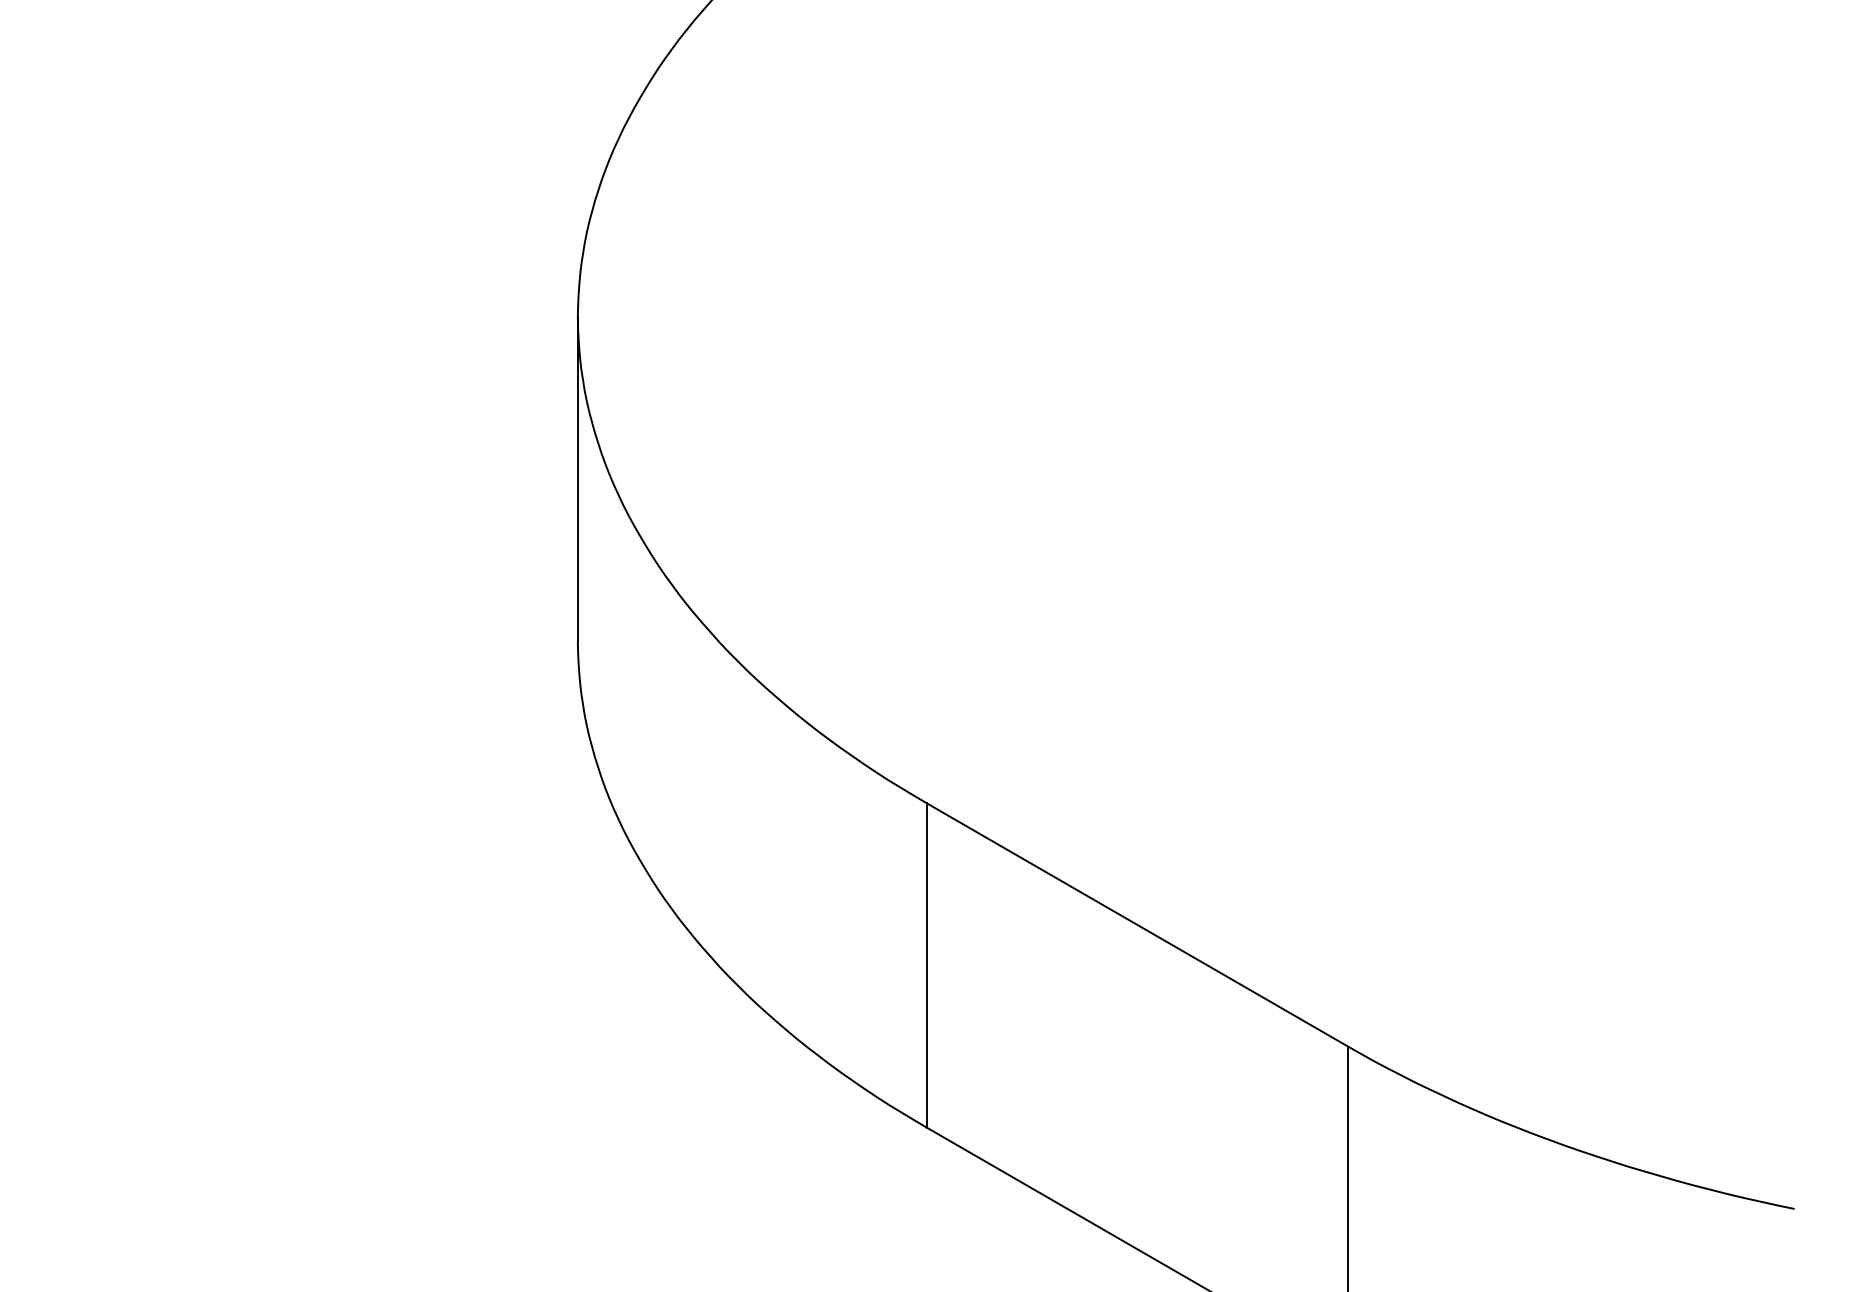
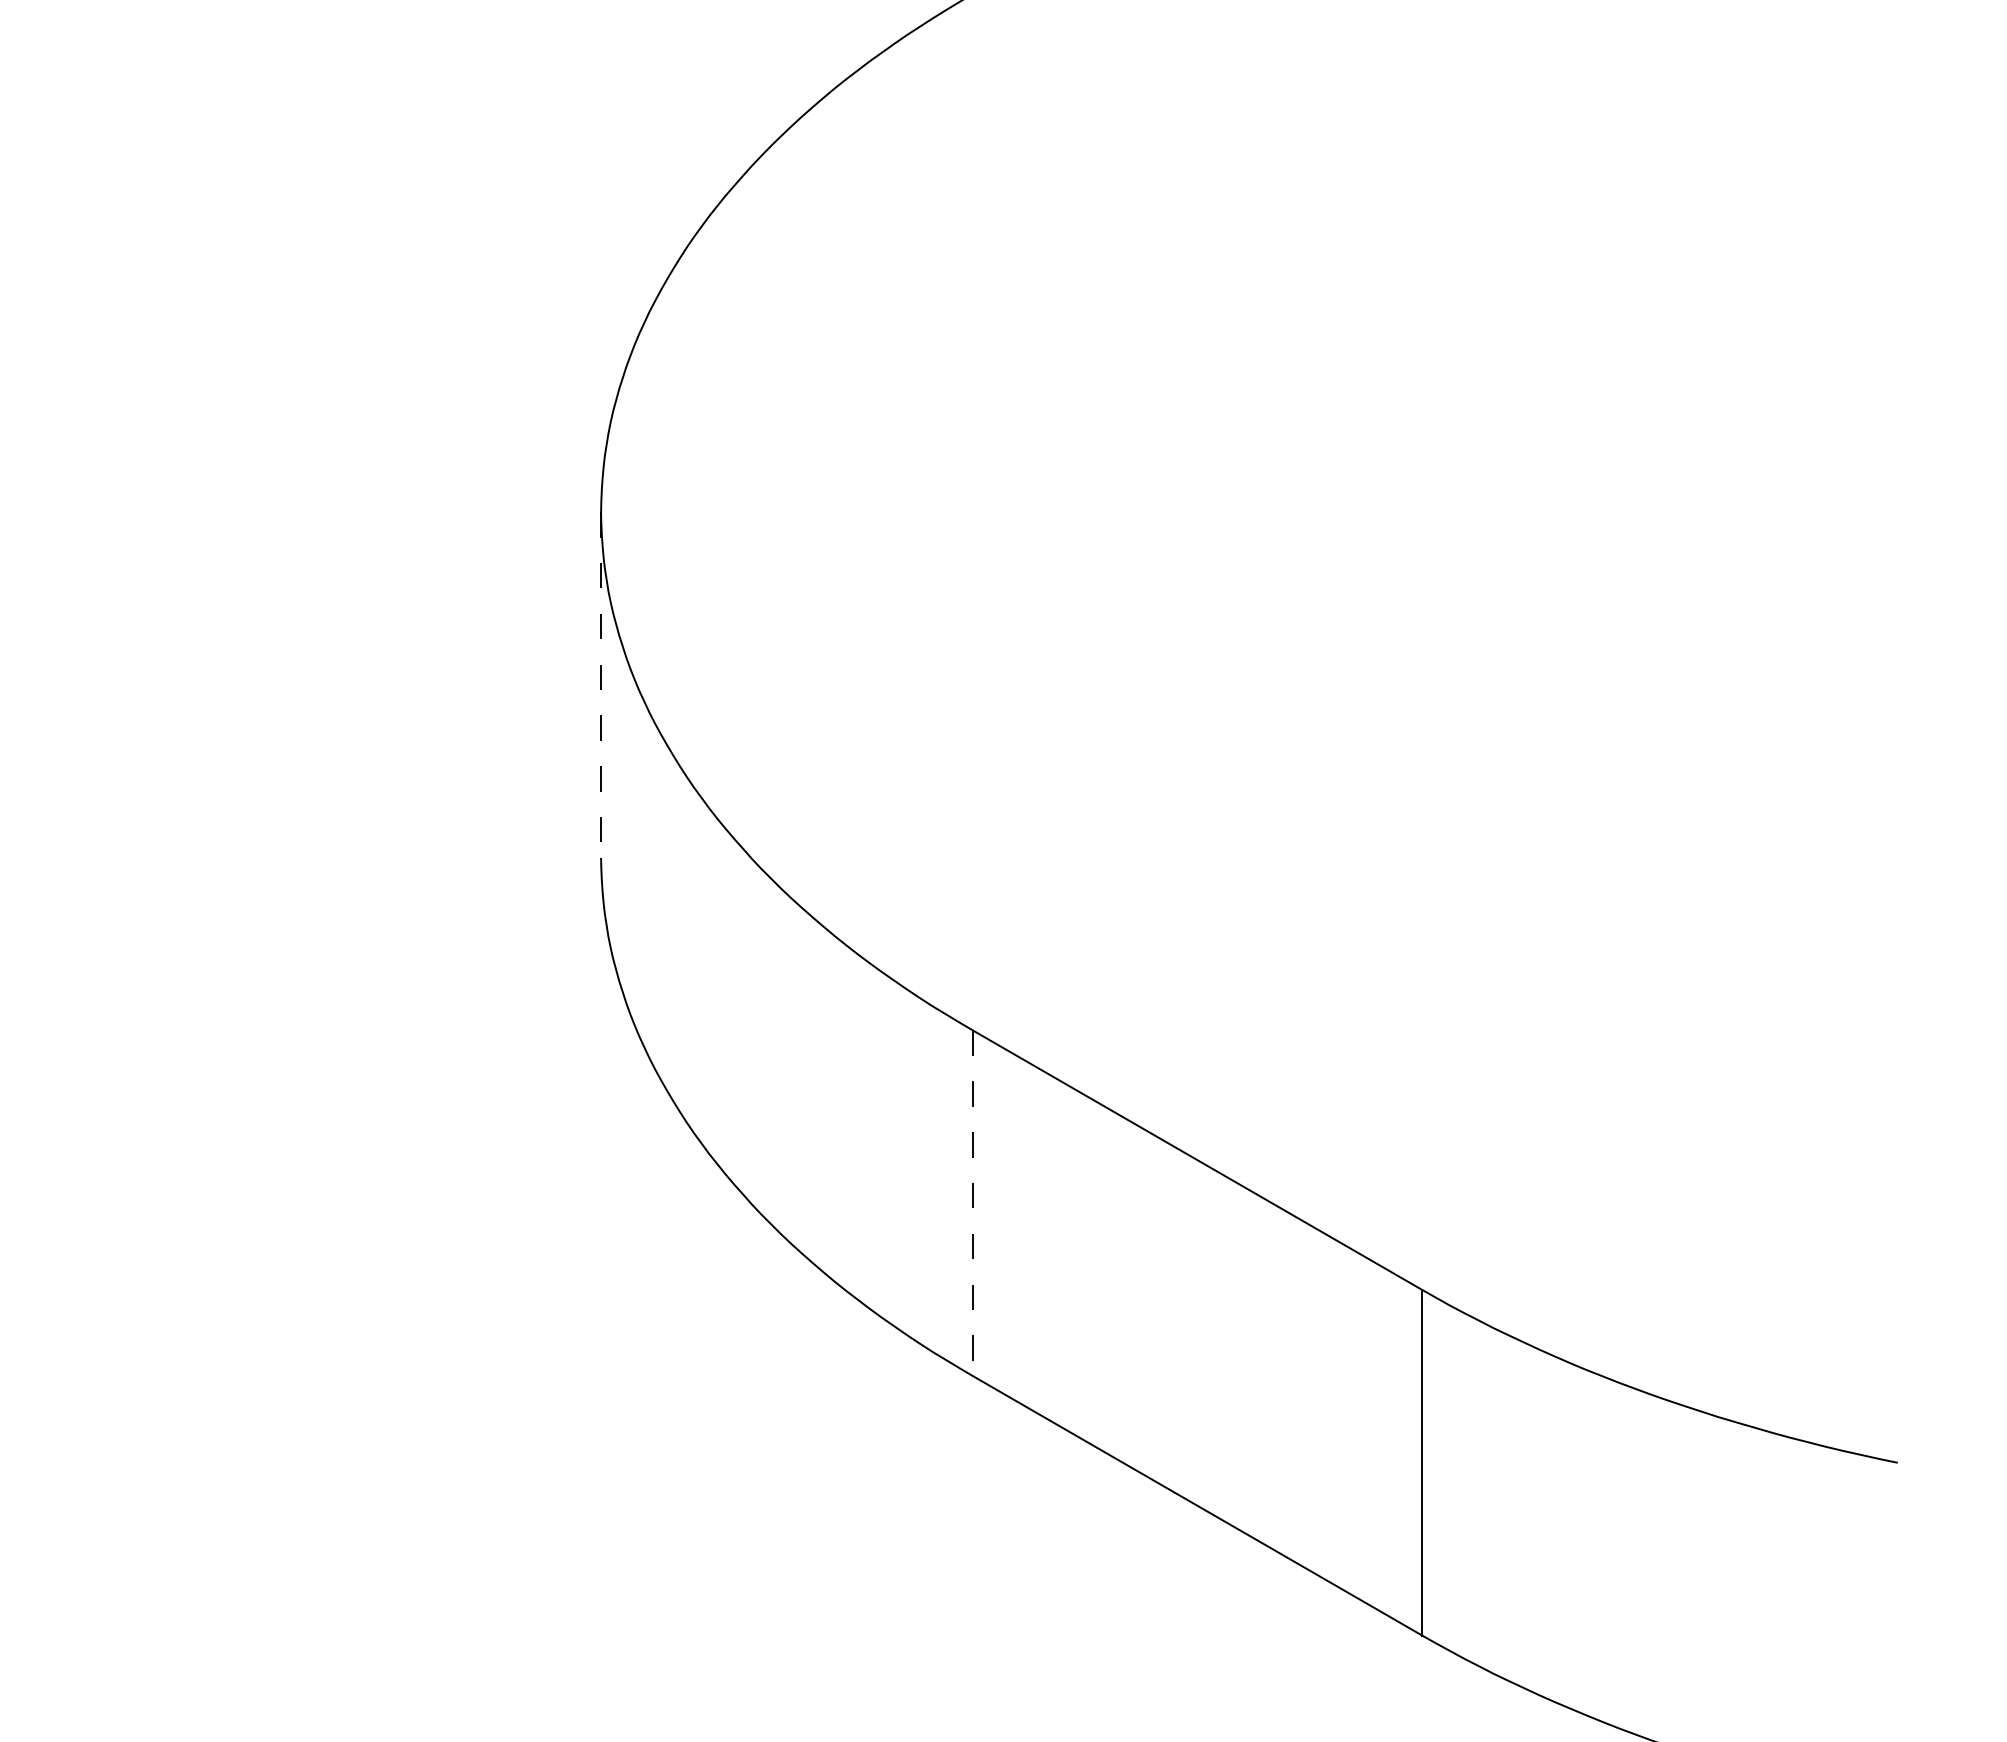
line: (578, 479) -> (601, 685), solid -> dashed
line: (927, 965) -> (973, 1203), solid -> dashed

